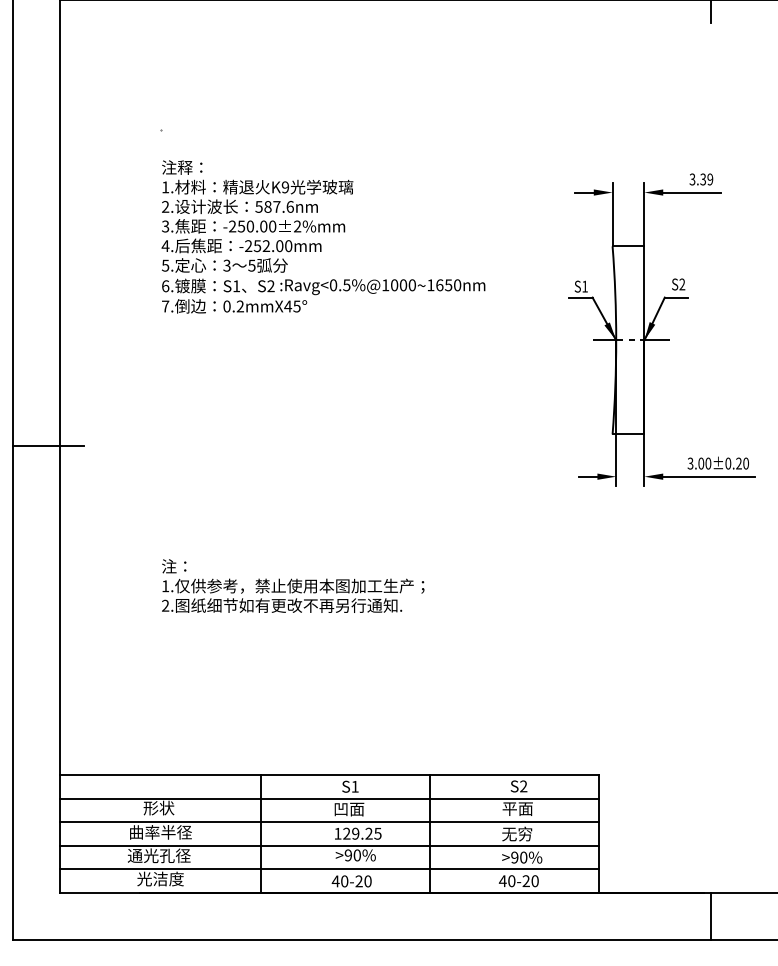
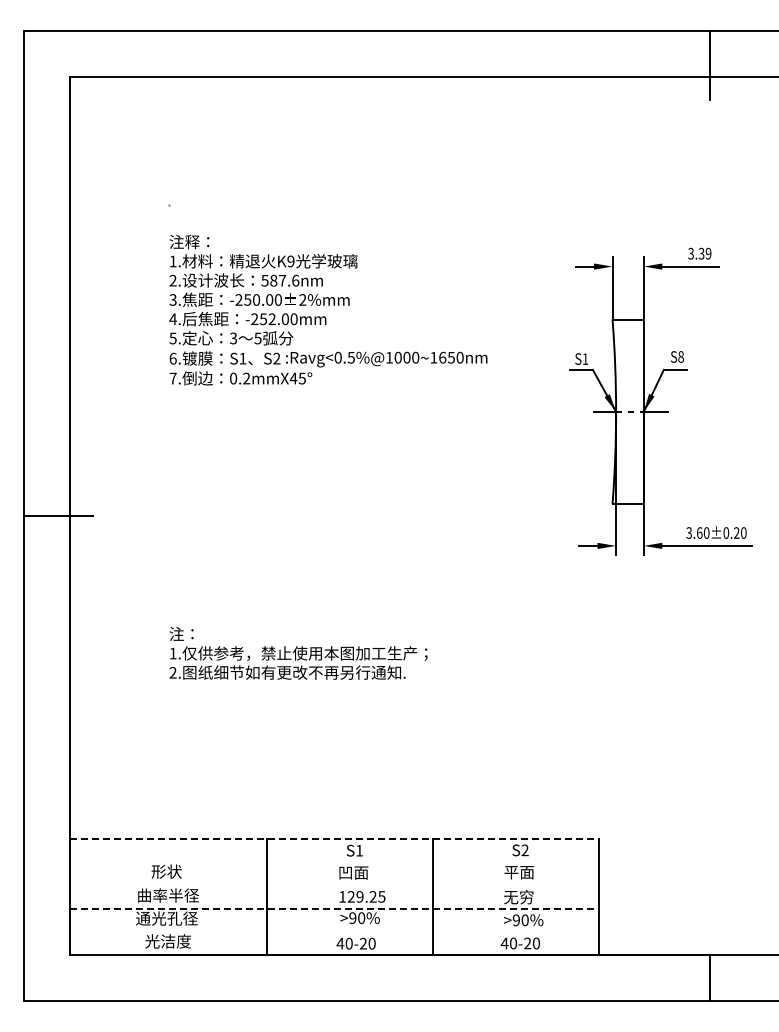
text: (681, 284) -> (680, 356), S2 -> S8
text: (701, 463) -> (699, 532), 3.00±0.20 -> 3.60±0.20
line: (329, 775) -> (334, 839), solid -> dashed
line: (329, 798) -> (334, 862), removed
line: (329, 822) -> (334, 885), removed
line: (329, 845) -> (334, 908), solid -> dashed
line: (329, 868) -> (334, 931), removed

